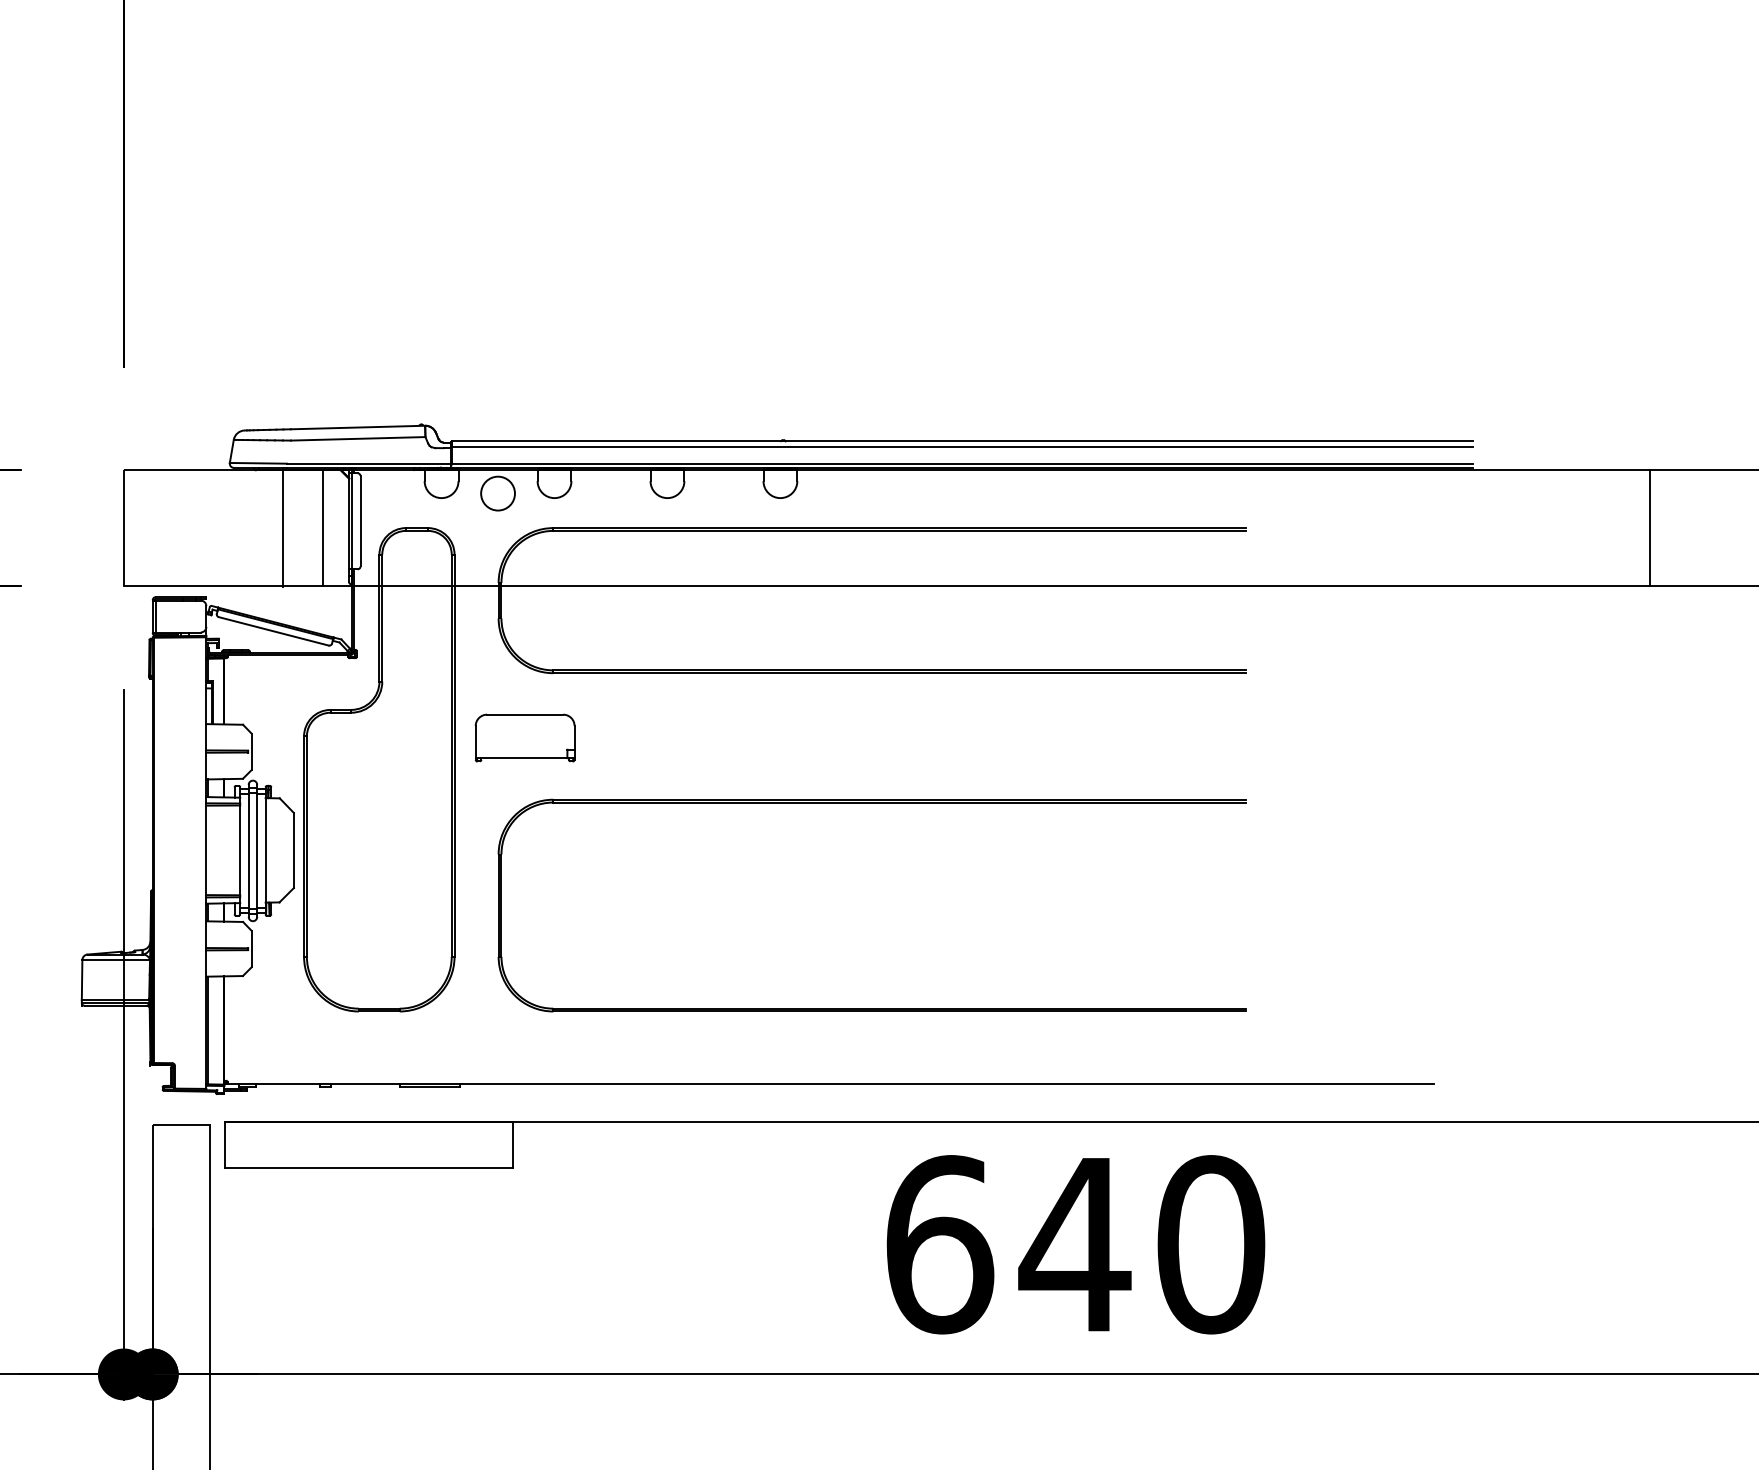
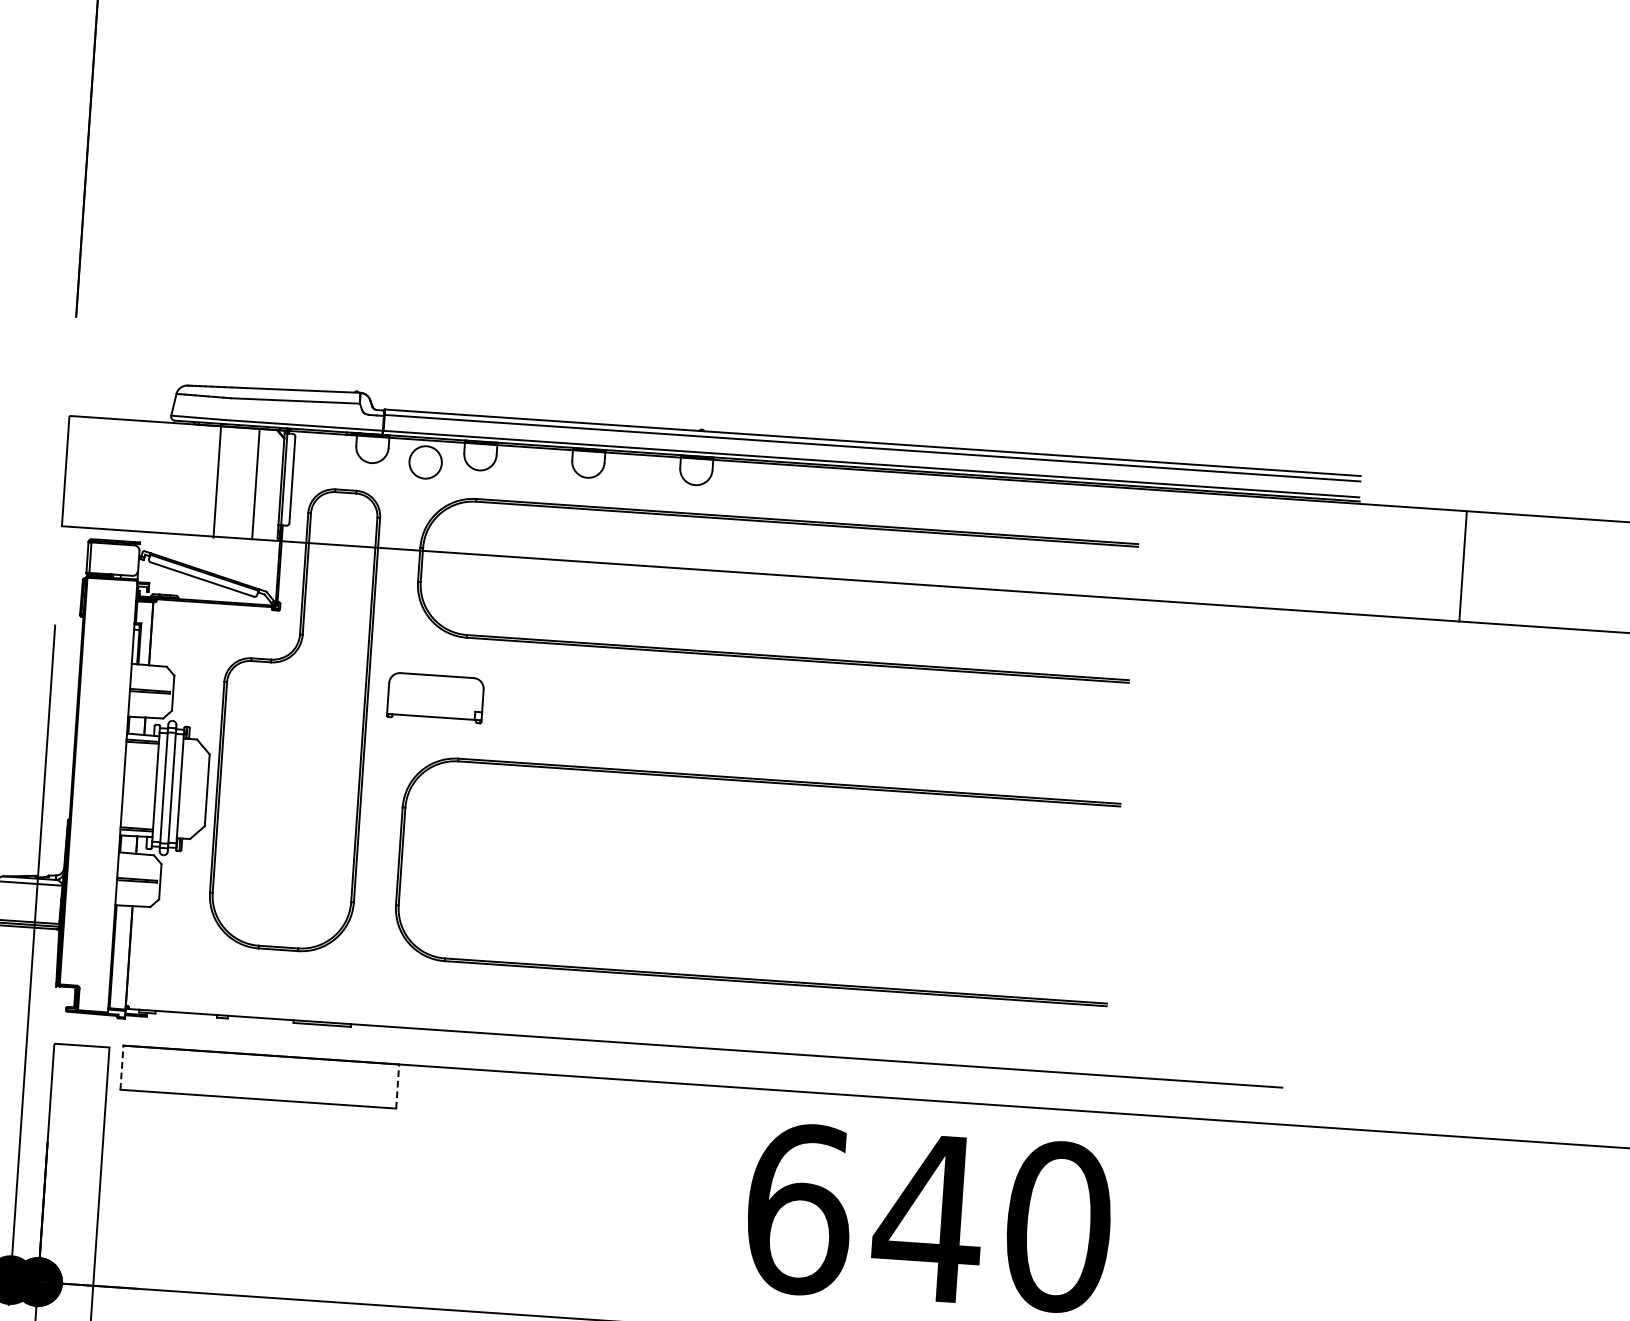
line: (1649, 527) -> (1463, 565), moved
line: (224, 1144) -> (121, 1066), solid -> dashed
line: (513, 1144) -> (398, 1085), solid -> dashed

